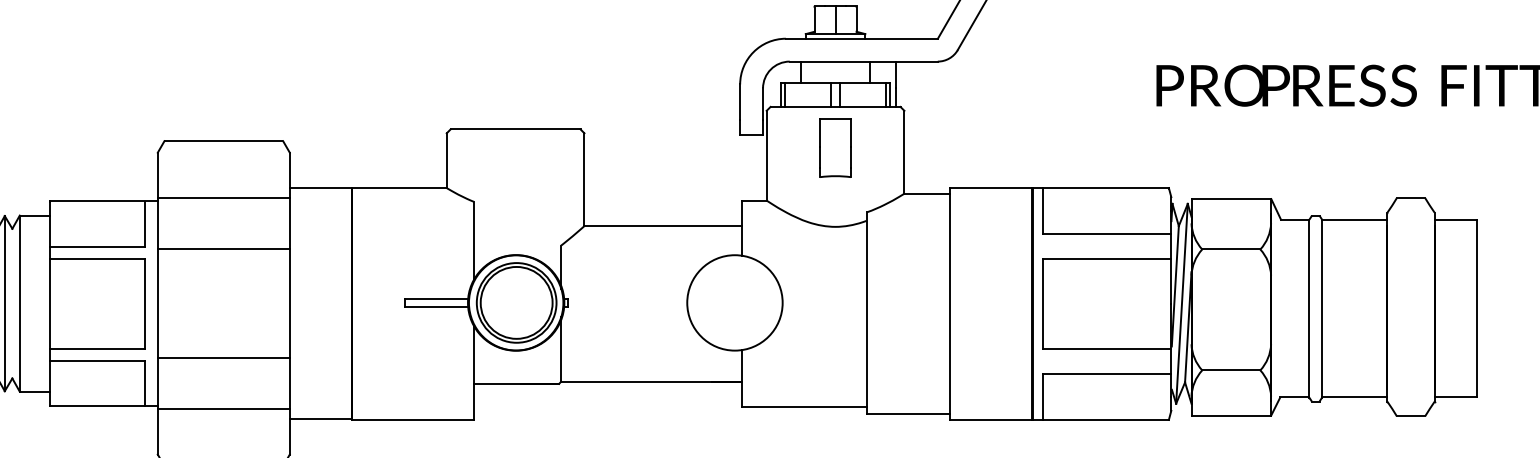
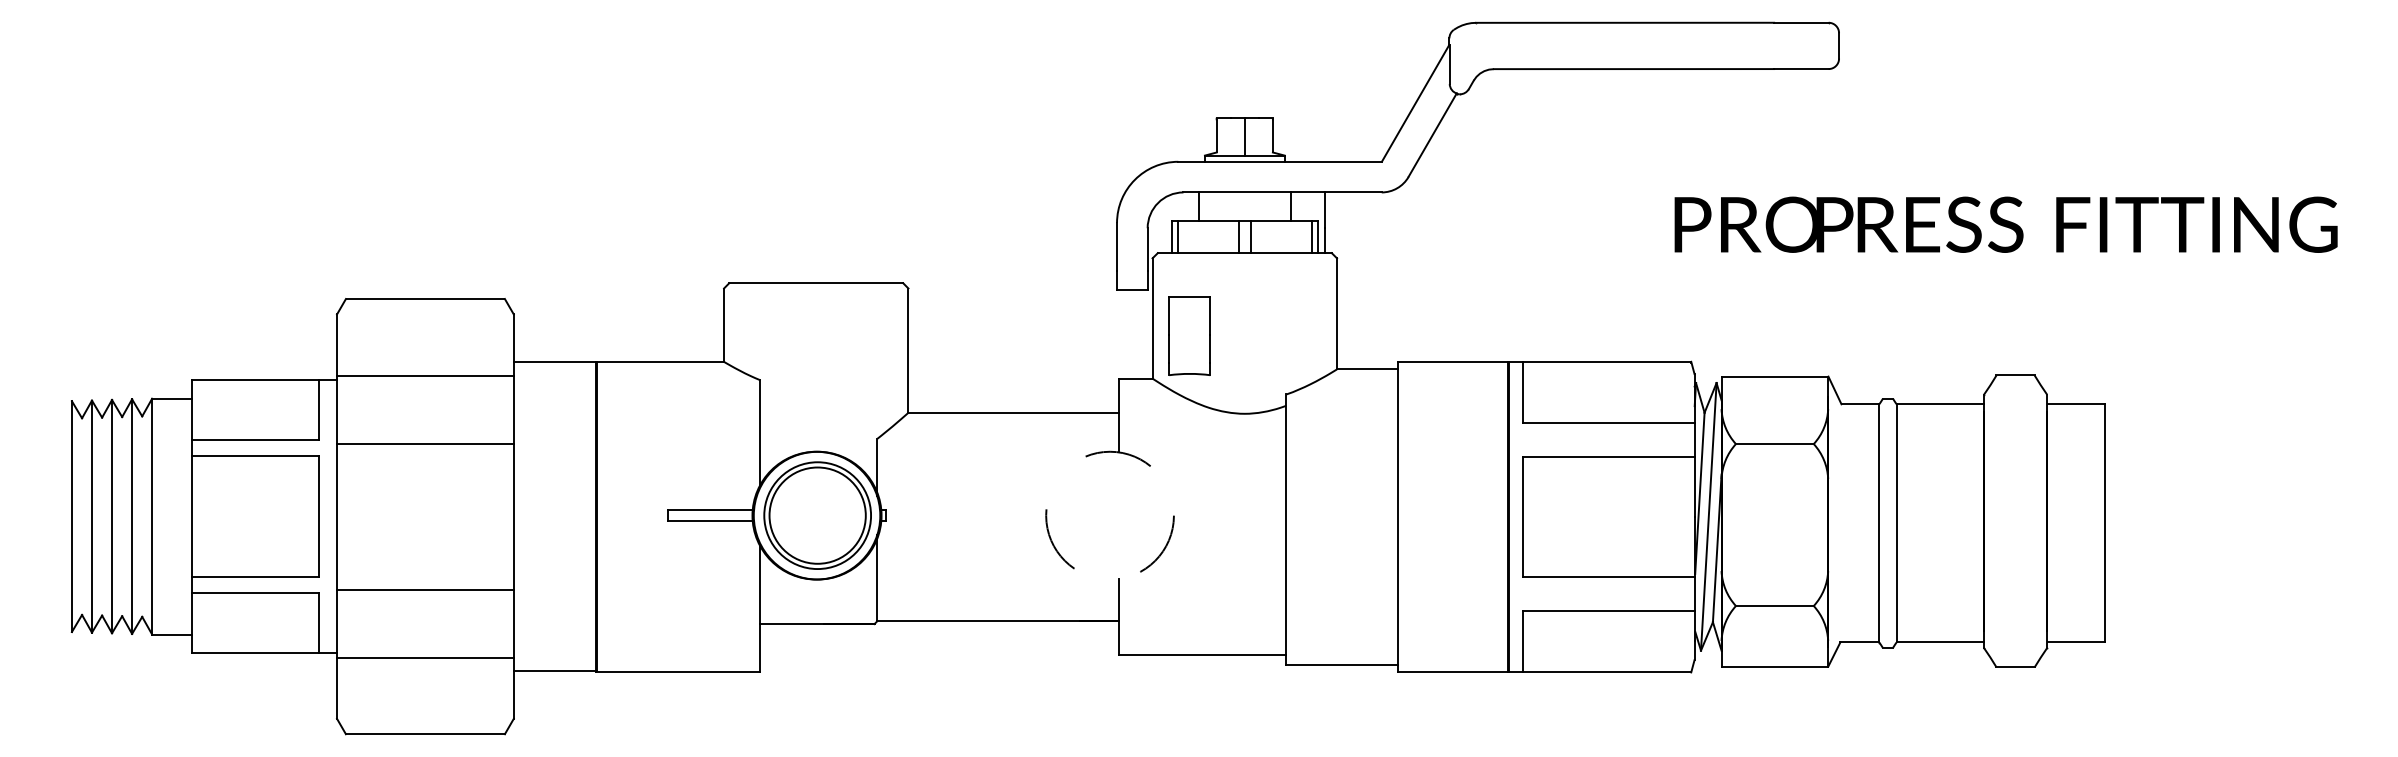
part: (835, 147) -> (1189, 335), moved
circle: (734, 302) -> (1109, 515), solid -> dashed

